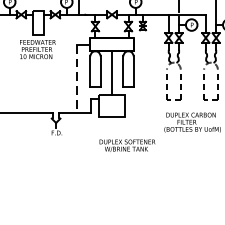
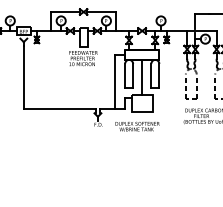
line: (76, 79) -> (114, 82), dashed -> solid
text: (127, 145) -> (137, 126), moved

